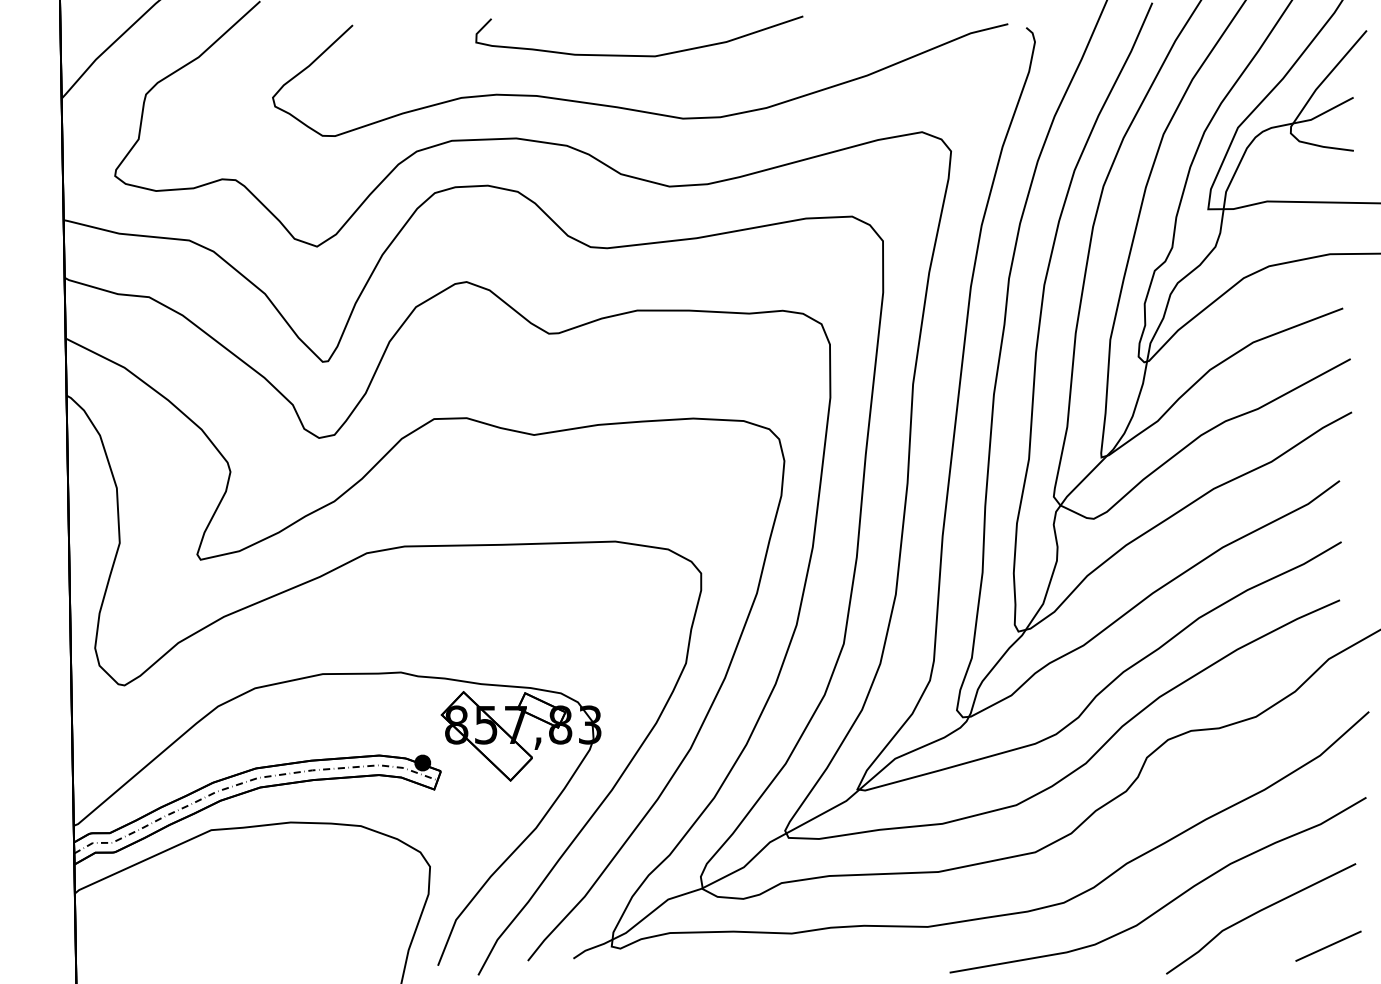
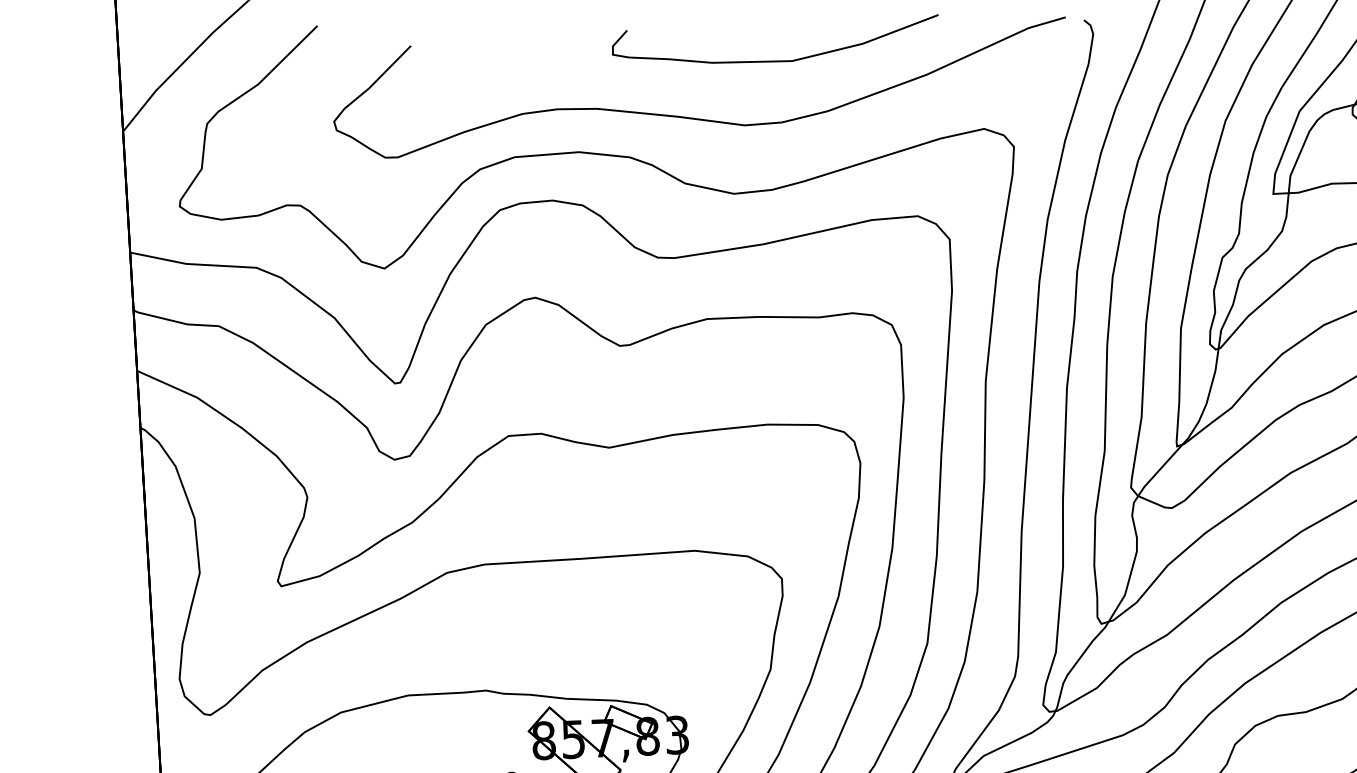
curve: (639, 55) -> (776, 60), moved

